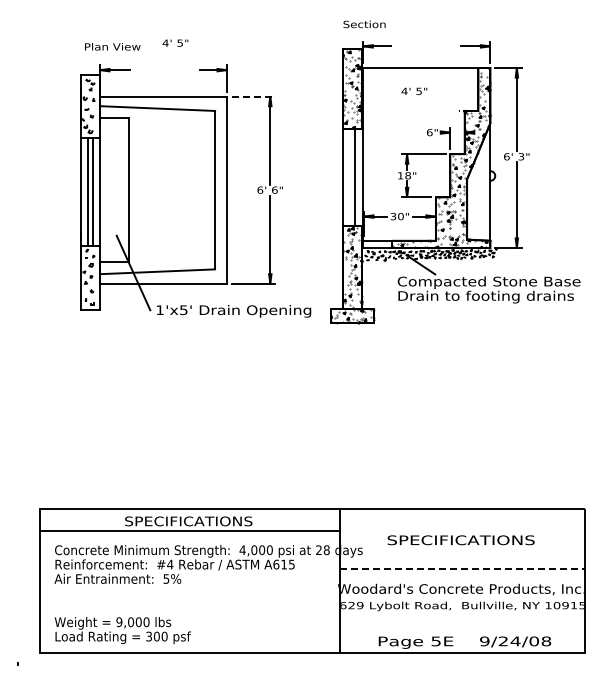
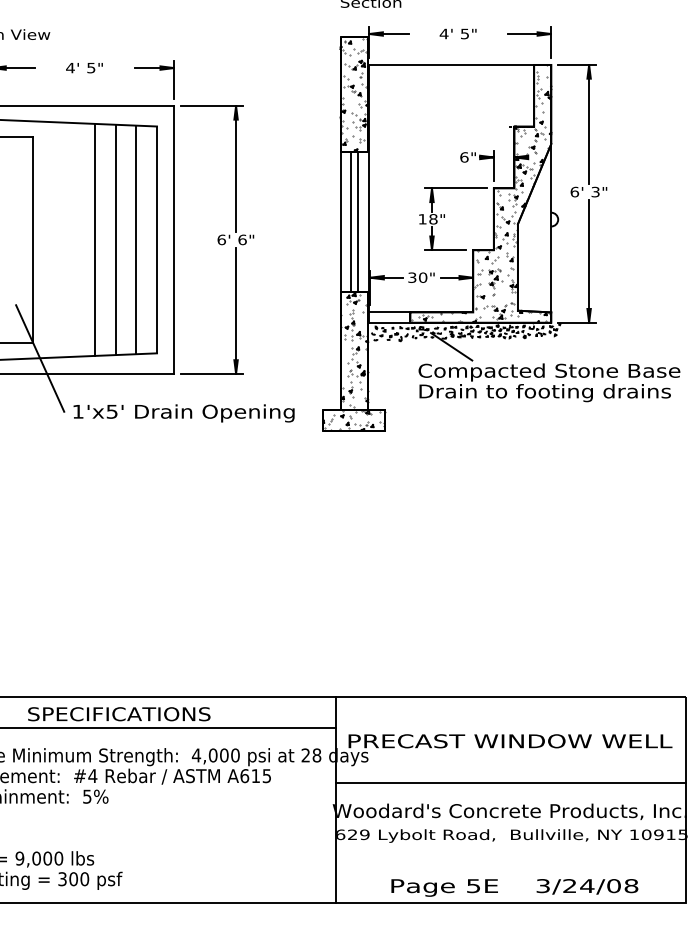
text: (175, 42) -> (84, 67), moved
text: (414, 90) -> (458, 32), moved
line: (253, 96) -> (212, 105), dashed -> solid
line: (350, 177) -> (350, 221), added
line: (186, 189) -> (116, 238), added
line: (200, 189) -> (136, 238), added
line: (171, 190) -> (94, 240), added
text: (461, 540) -> (509, 741), SPECIFICATIONS -> PRECAST WINDOW WELL
line: (462, 569) -> (511, 783), dashed -> solid
text: (484, 641) -> (542, 886), 9/24/08 -> 3/24/08

